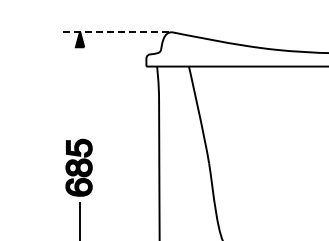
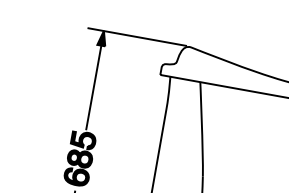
line: (115, 31) -> (137, 36), dashed -> solid
line: (80, 90) -> (94, 86), added

